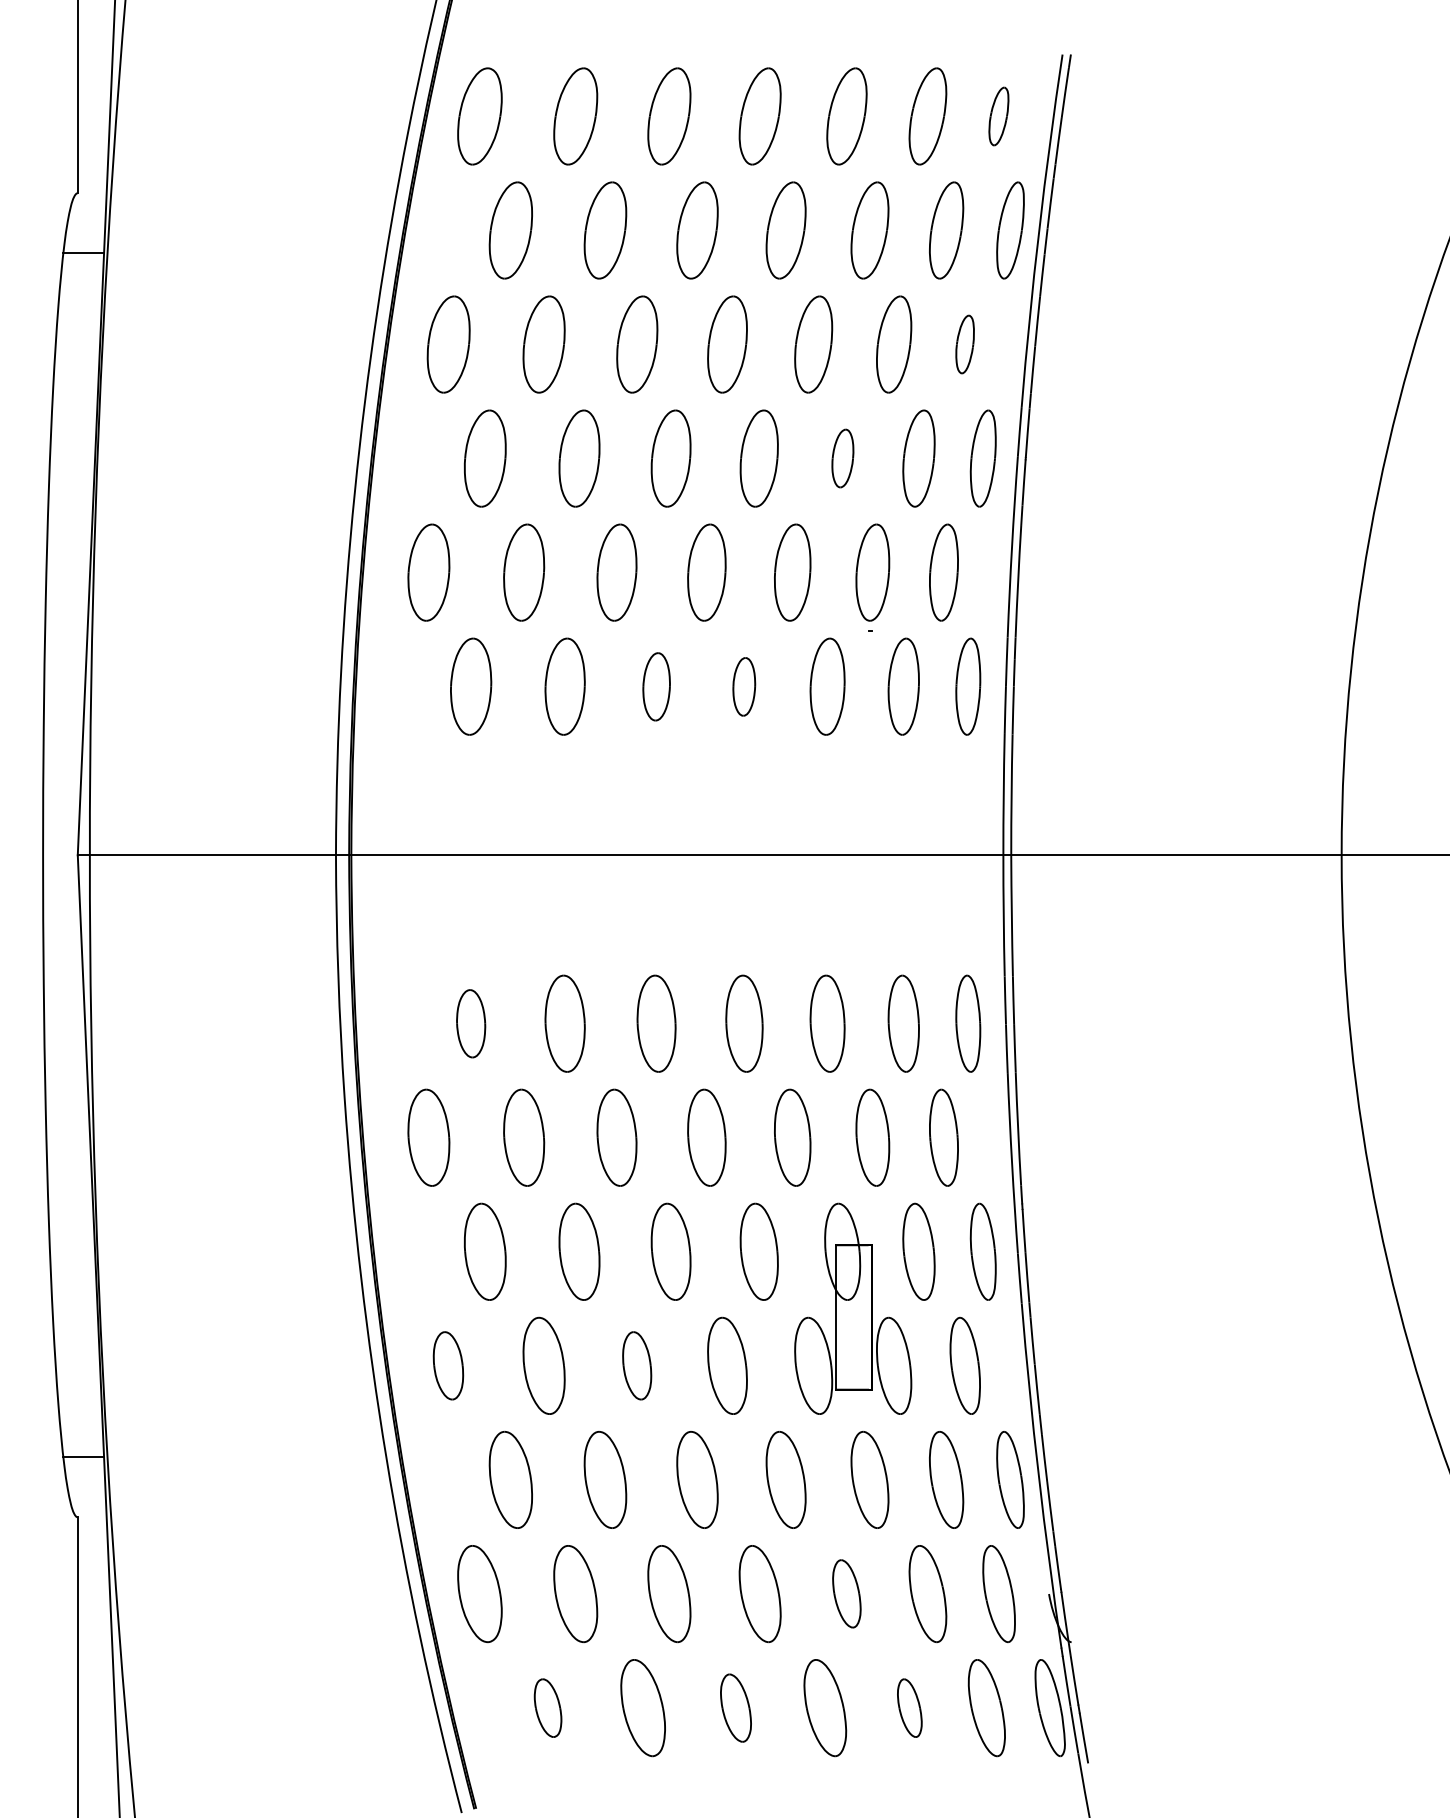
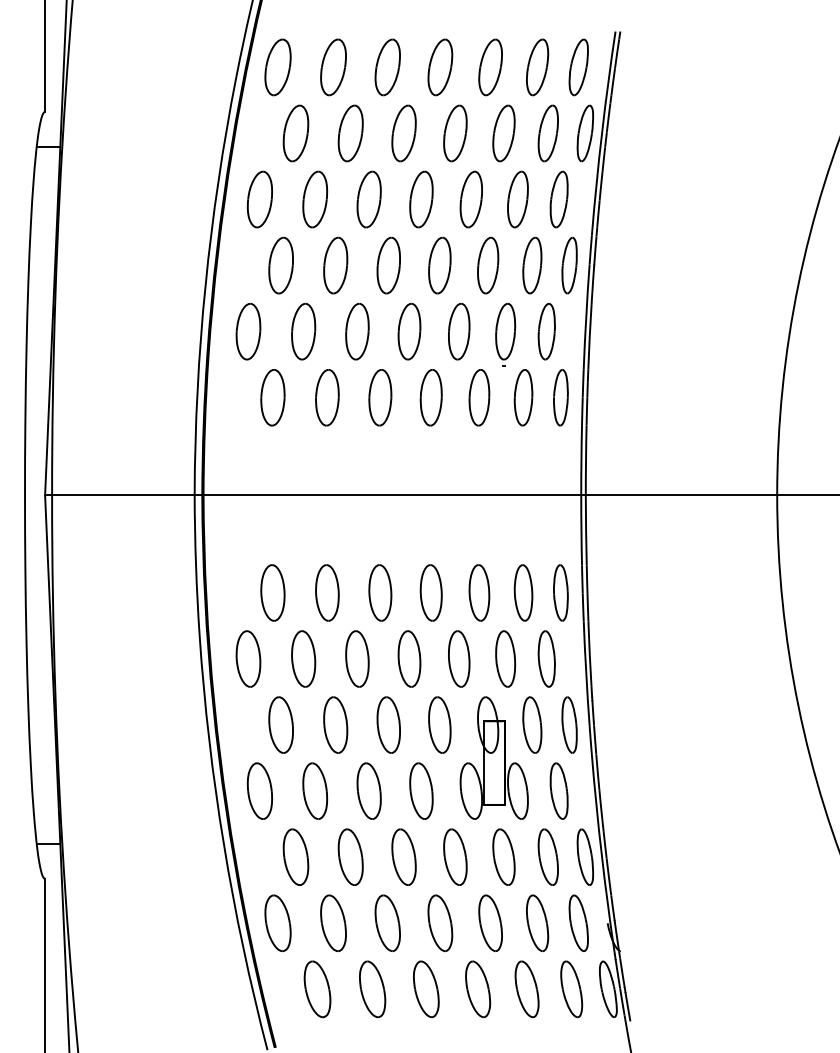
part: (998, 116) -> (578, 67), size x1.67
part: (964, 344) -> (558, 199), size x1.67
part: (843, 458) -> (488, 265), size x1.67
part: (656, 686) -> (380, 397), size x1.43
part: (743, 686) -> (430, 397), size x1.67
part: (470, 1022) -> (272, 592), size x1.43
part: (447, 1364) -> (259, 790), size x1.43
part: (636, 1364) -> (368, 790), size x1.43
part: (846, 1592) -> (490, 922), size x1.43
part: (548, 1708) -> (317, 989), size x1.67
part: (736, 1708) -> (426, 989), size x1.43
part: (908, 1708) -> (526, 989), size x1.67

